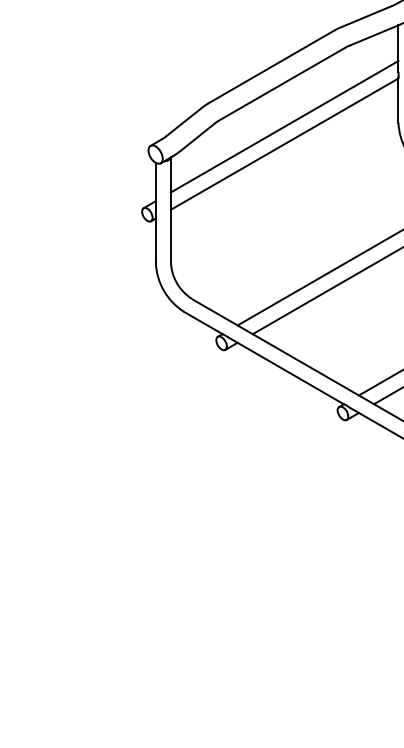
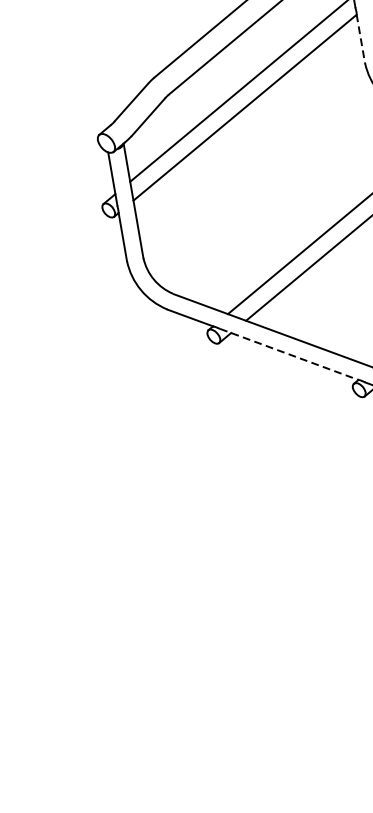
line: (398, 100) -> (360, 38), solid -> dashed
line: (286, 370) -> (289, 353), solid -> dashed

